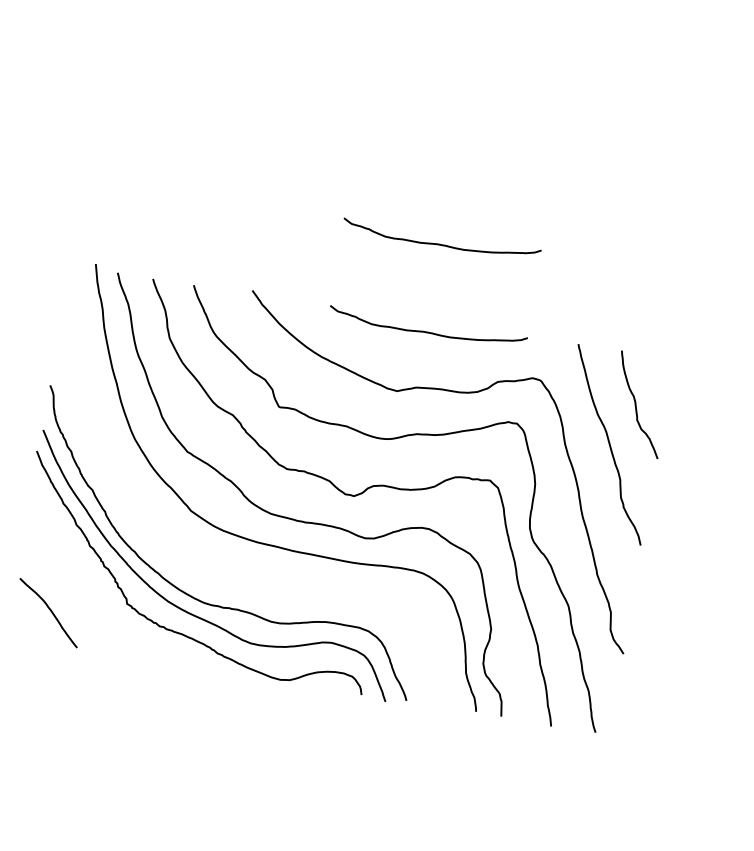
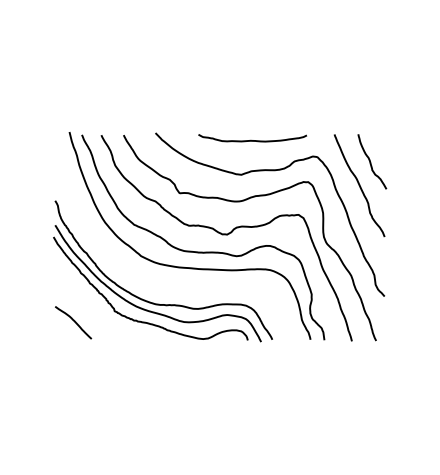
curve: (439, 242) -> (251, 91), removed

